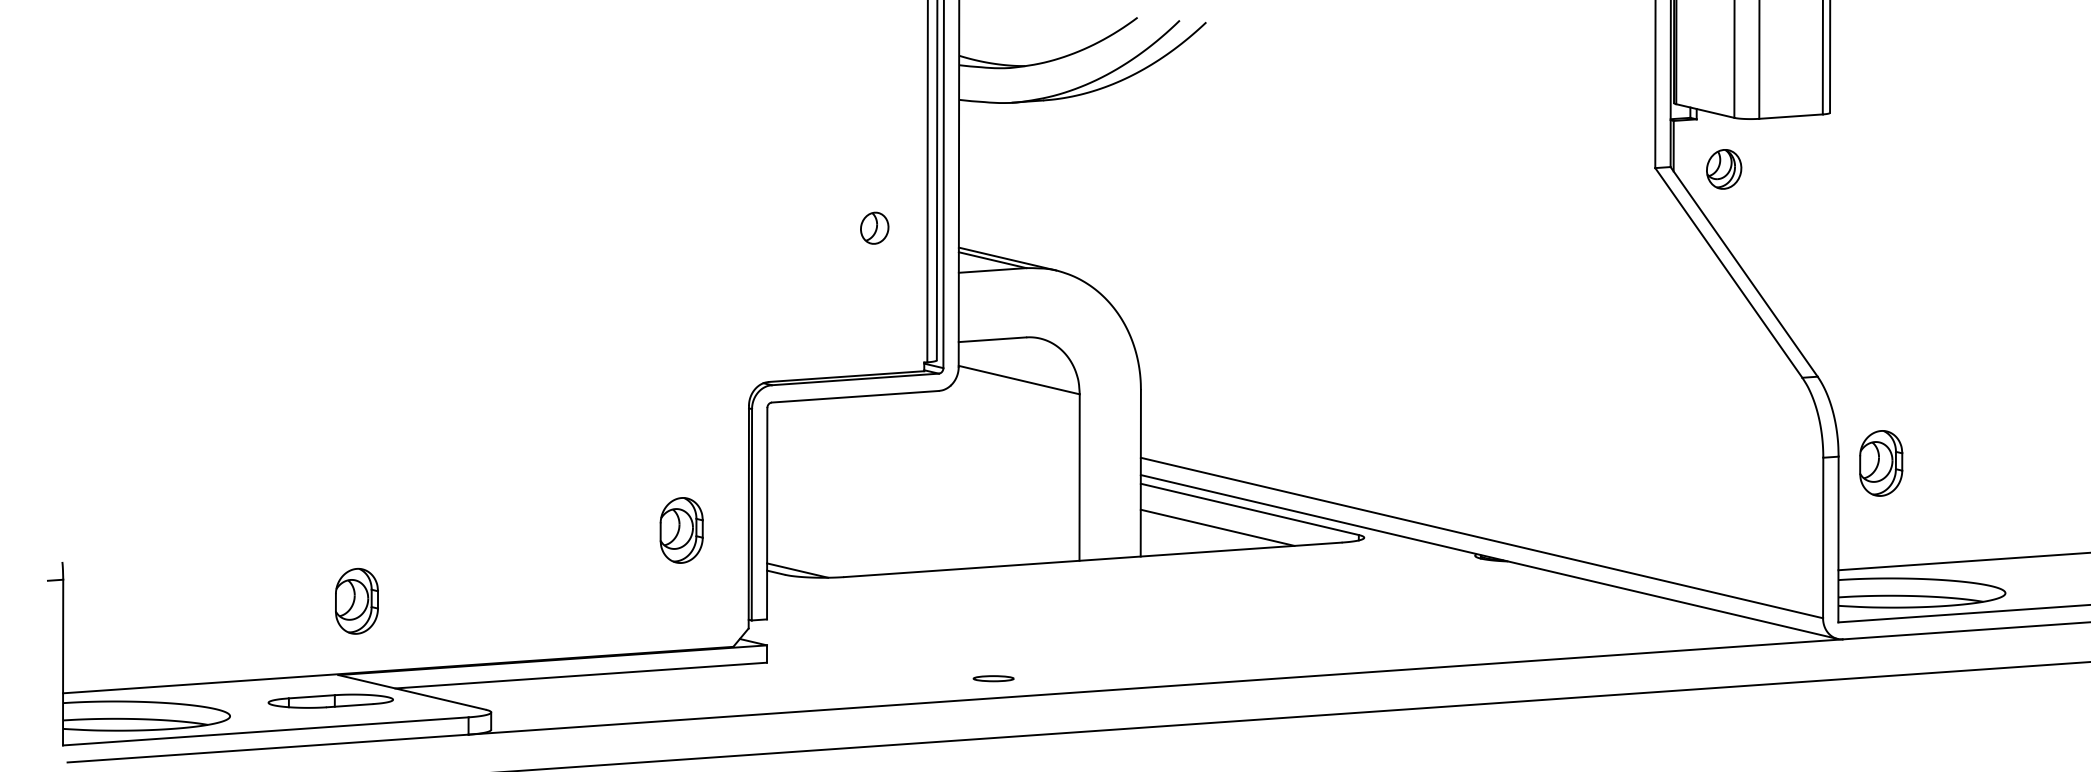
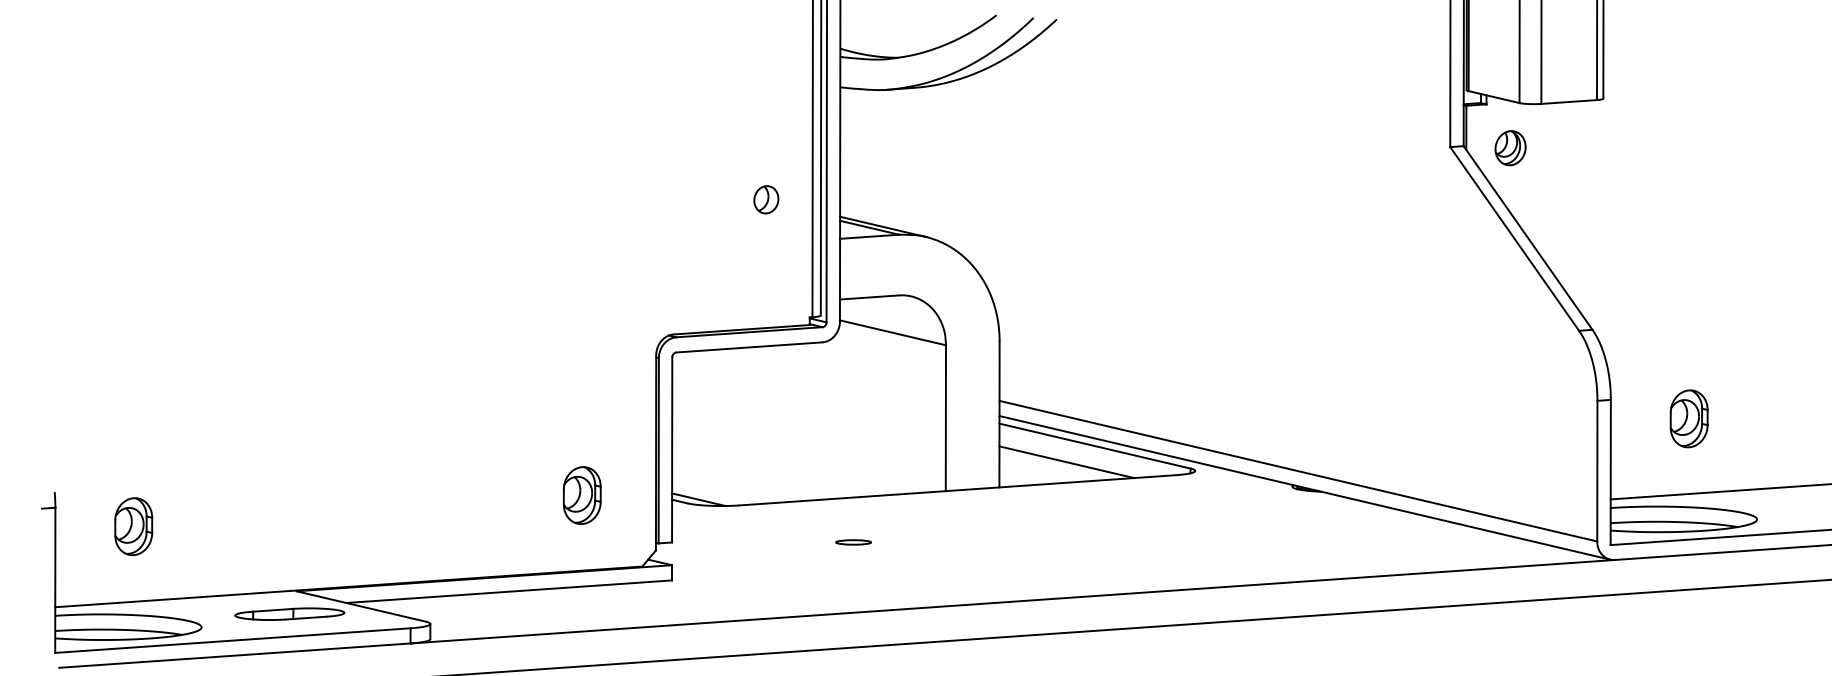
part: (1880, 463) -> (1688, 418), moved
part: (680, 530) -> (581, 495), moved
part: (356, 601) -> (133, 526), moved
part: (993, 678) -> (853, 542), moved

